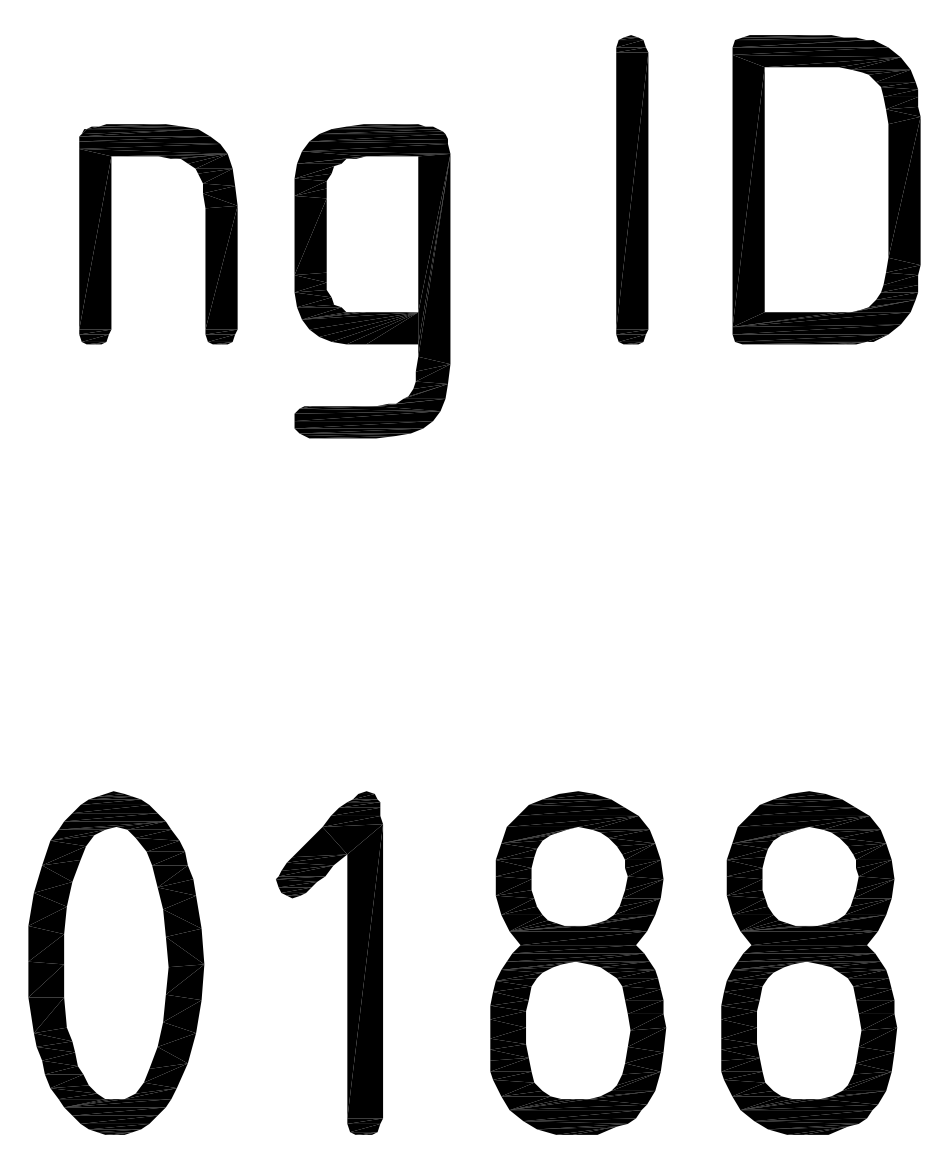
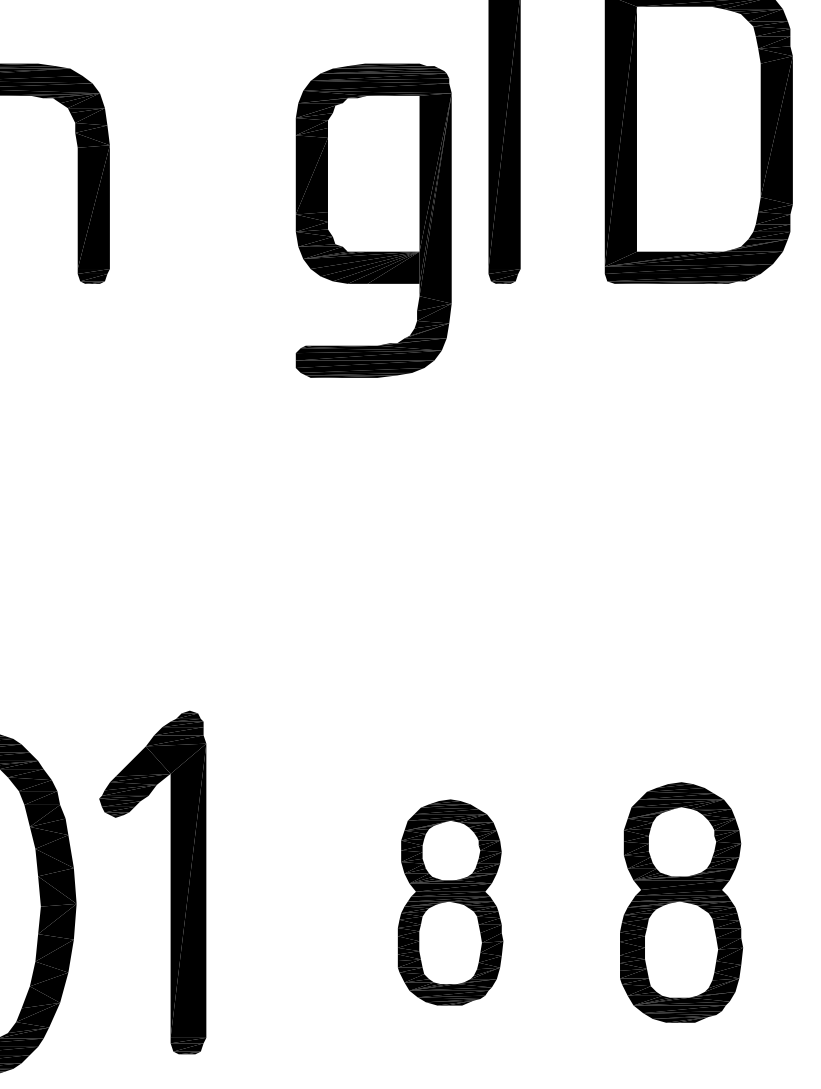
part: (372, 281) -> (373, 220), moved
part: (347, 962) -> (170, 881), moved
part: (578, 962) -> (450, 901), size x0.6
part: (809, 962) -> (681, 901), size x0.7

